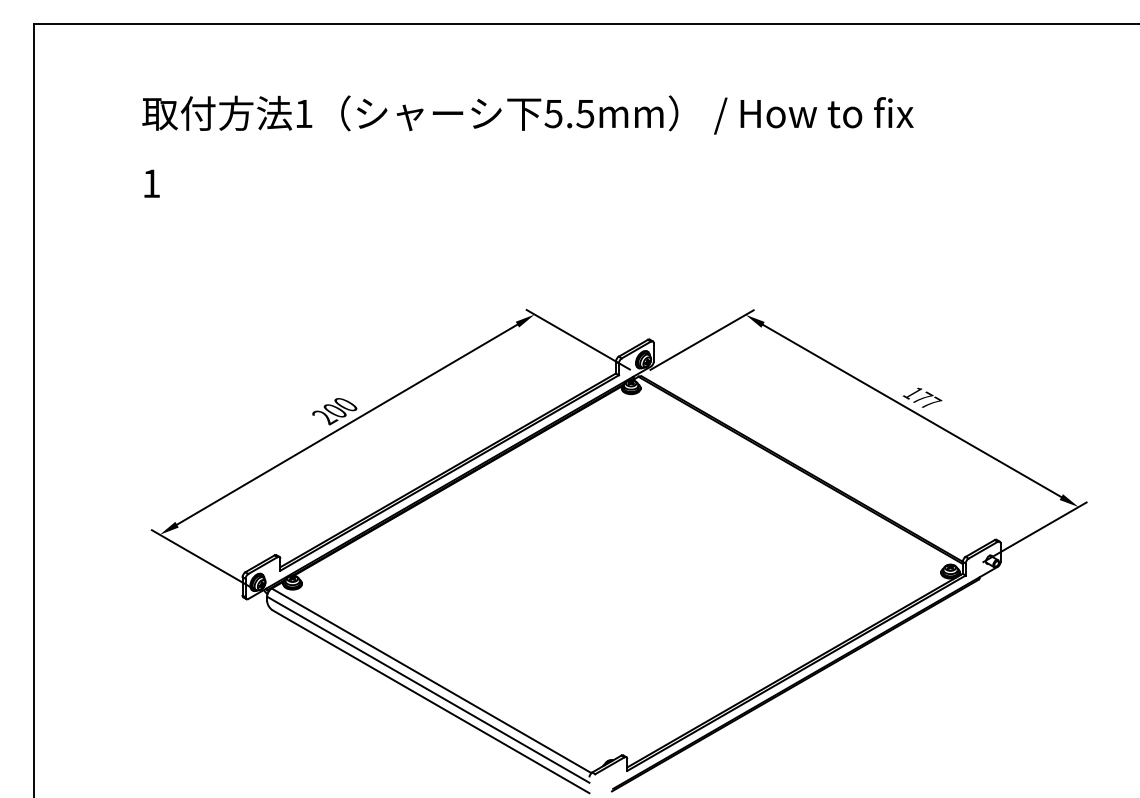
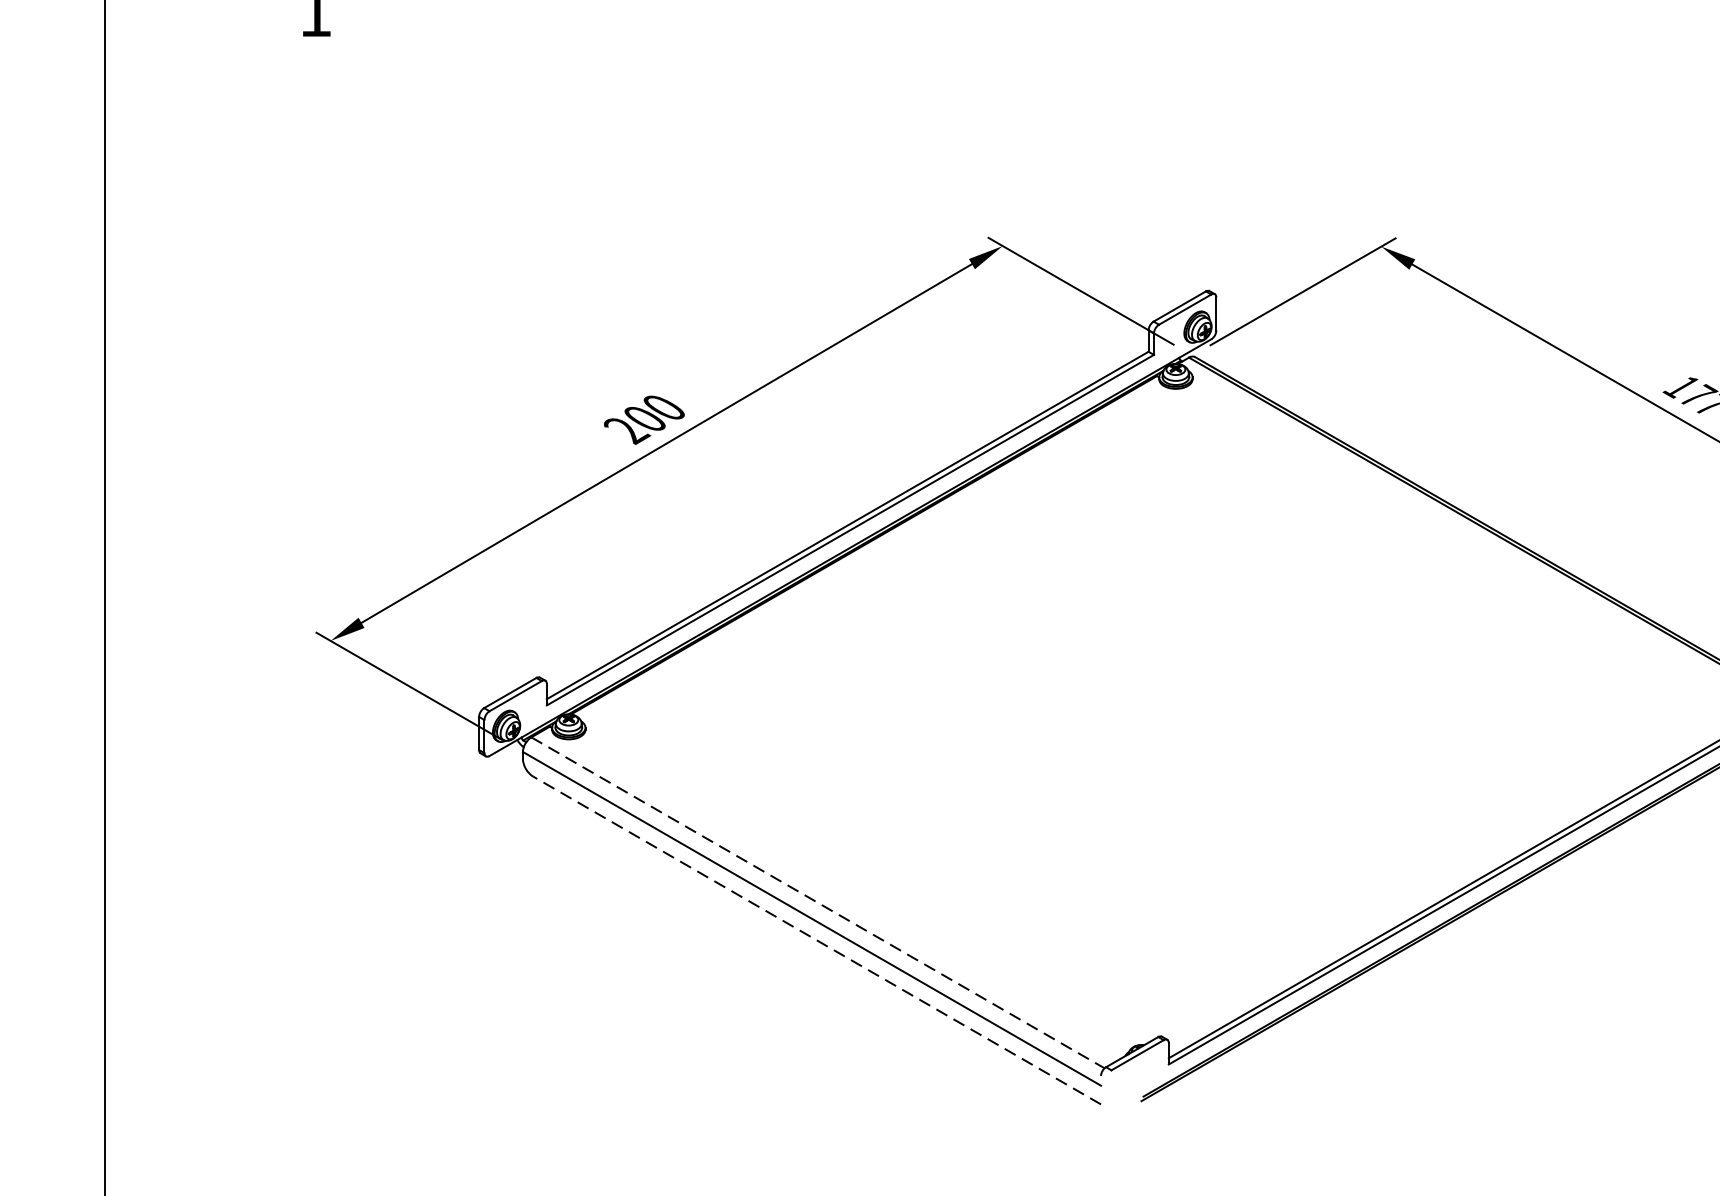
line: (431, 680) -> (817, 902), solid -> dashed
line: (431, 701) -> (817, 939), solid -> dashed

